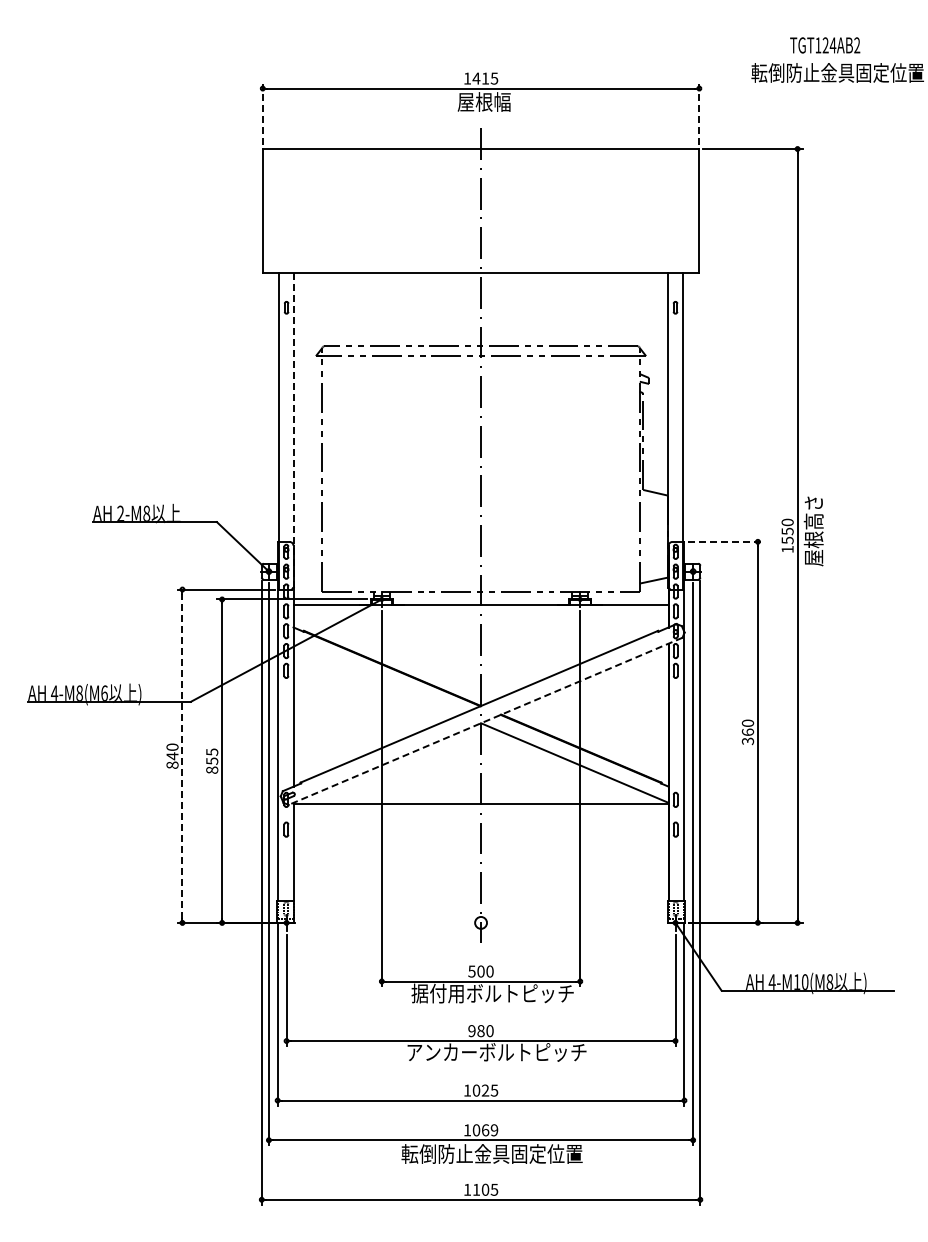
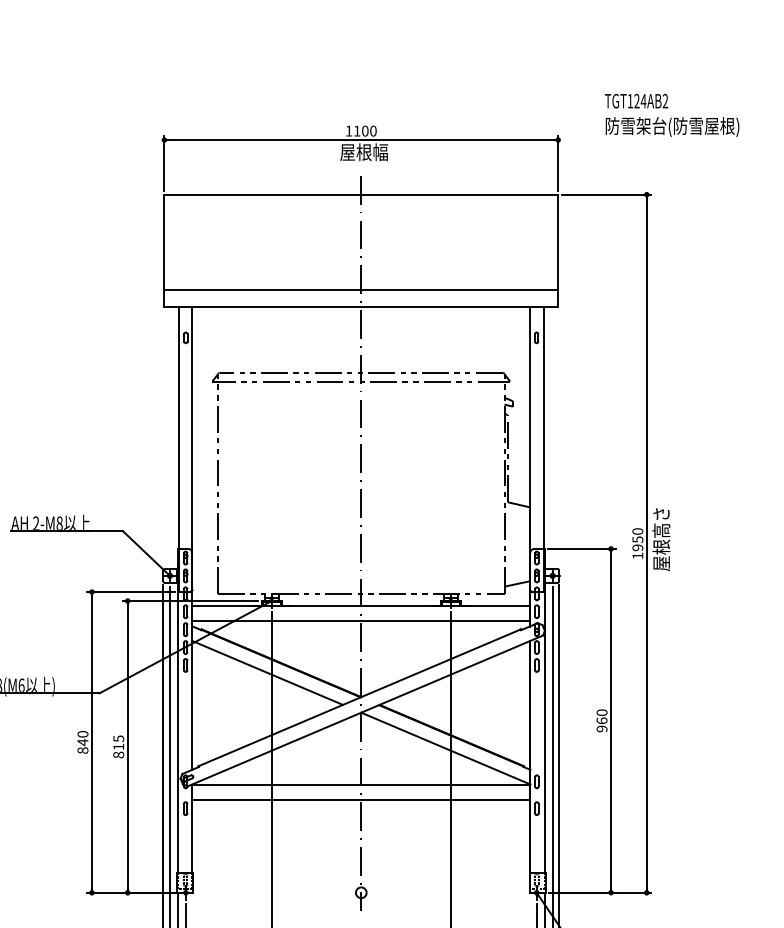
text: (825, 45) -> (636, 101), moved
text: (837, 74) -> (682, 127), 転倒防止金具固定位置 -> 防雪架台(防雪屋根)
text: (485, 78) -> (365, 131), 1415 -> 1100
line: (262, 114) -> (164, 163), dashed -> solid
line: (699, 114) -> (558, 163), dashed -> solid
line: (480, 254) -> (360, 289), added
line: (293, 429) -> (192, 447), dashed -> solid
text: (787, 540) -> (637, 547), 1550 -> 1950
line: (726, 541) -> (582, 548), dashed -> solid
line: (480, 621) -> (360, 620), added
line: (376, 678) -> (266, 672), added
line: (485, 721) -> (365, 711), dashed -> solid
text: (747, 741) -> (601, 729), 360 -> 960
line: (182, 756) -> (91, 742), dashed -> solid
text: (212, 760) -> (119, 746), 855 -> 815
line: (480, 819) -> (360, 799), added

